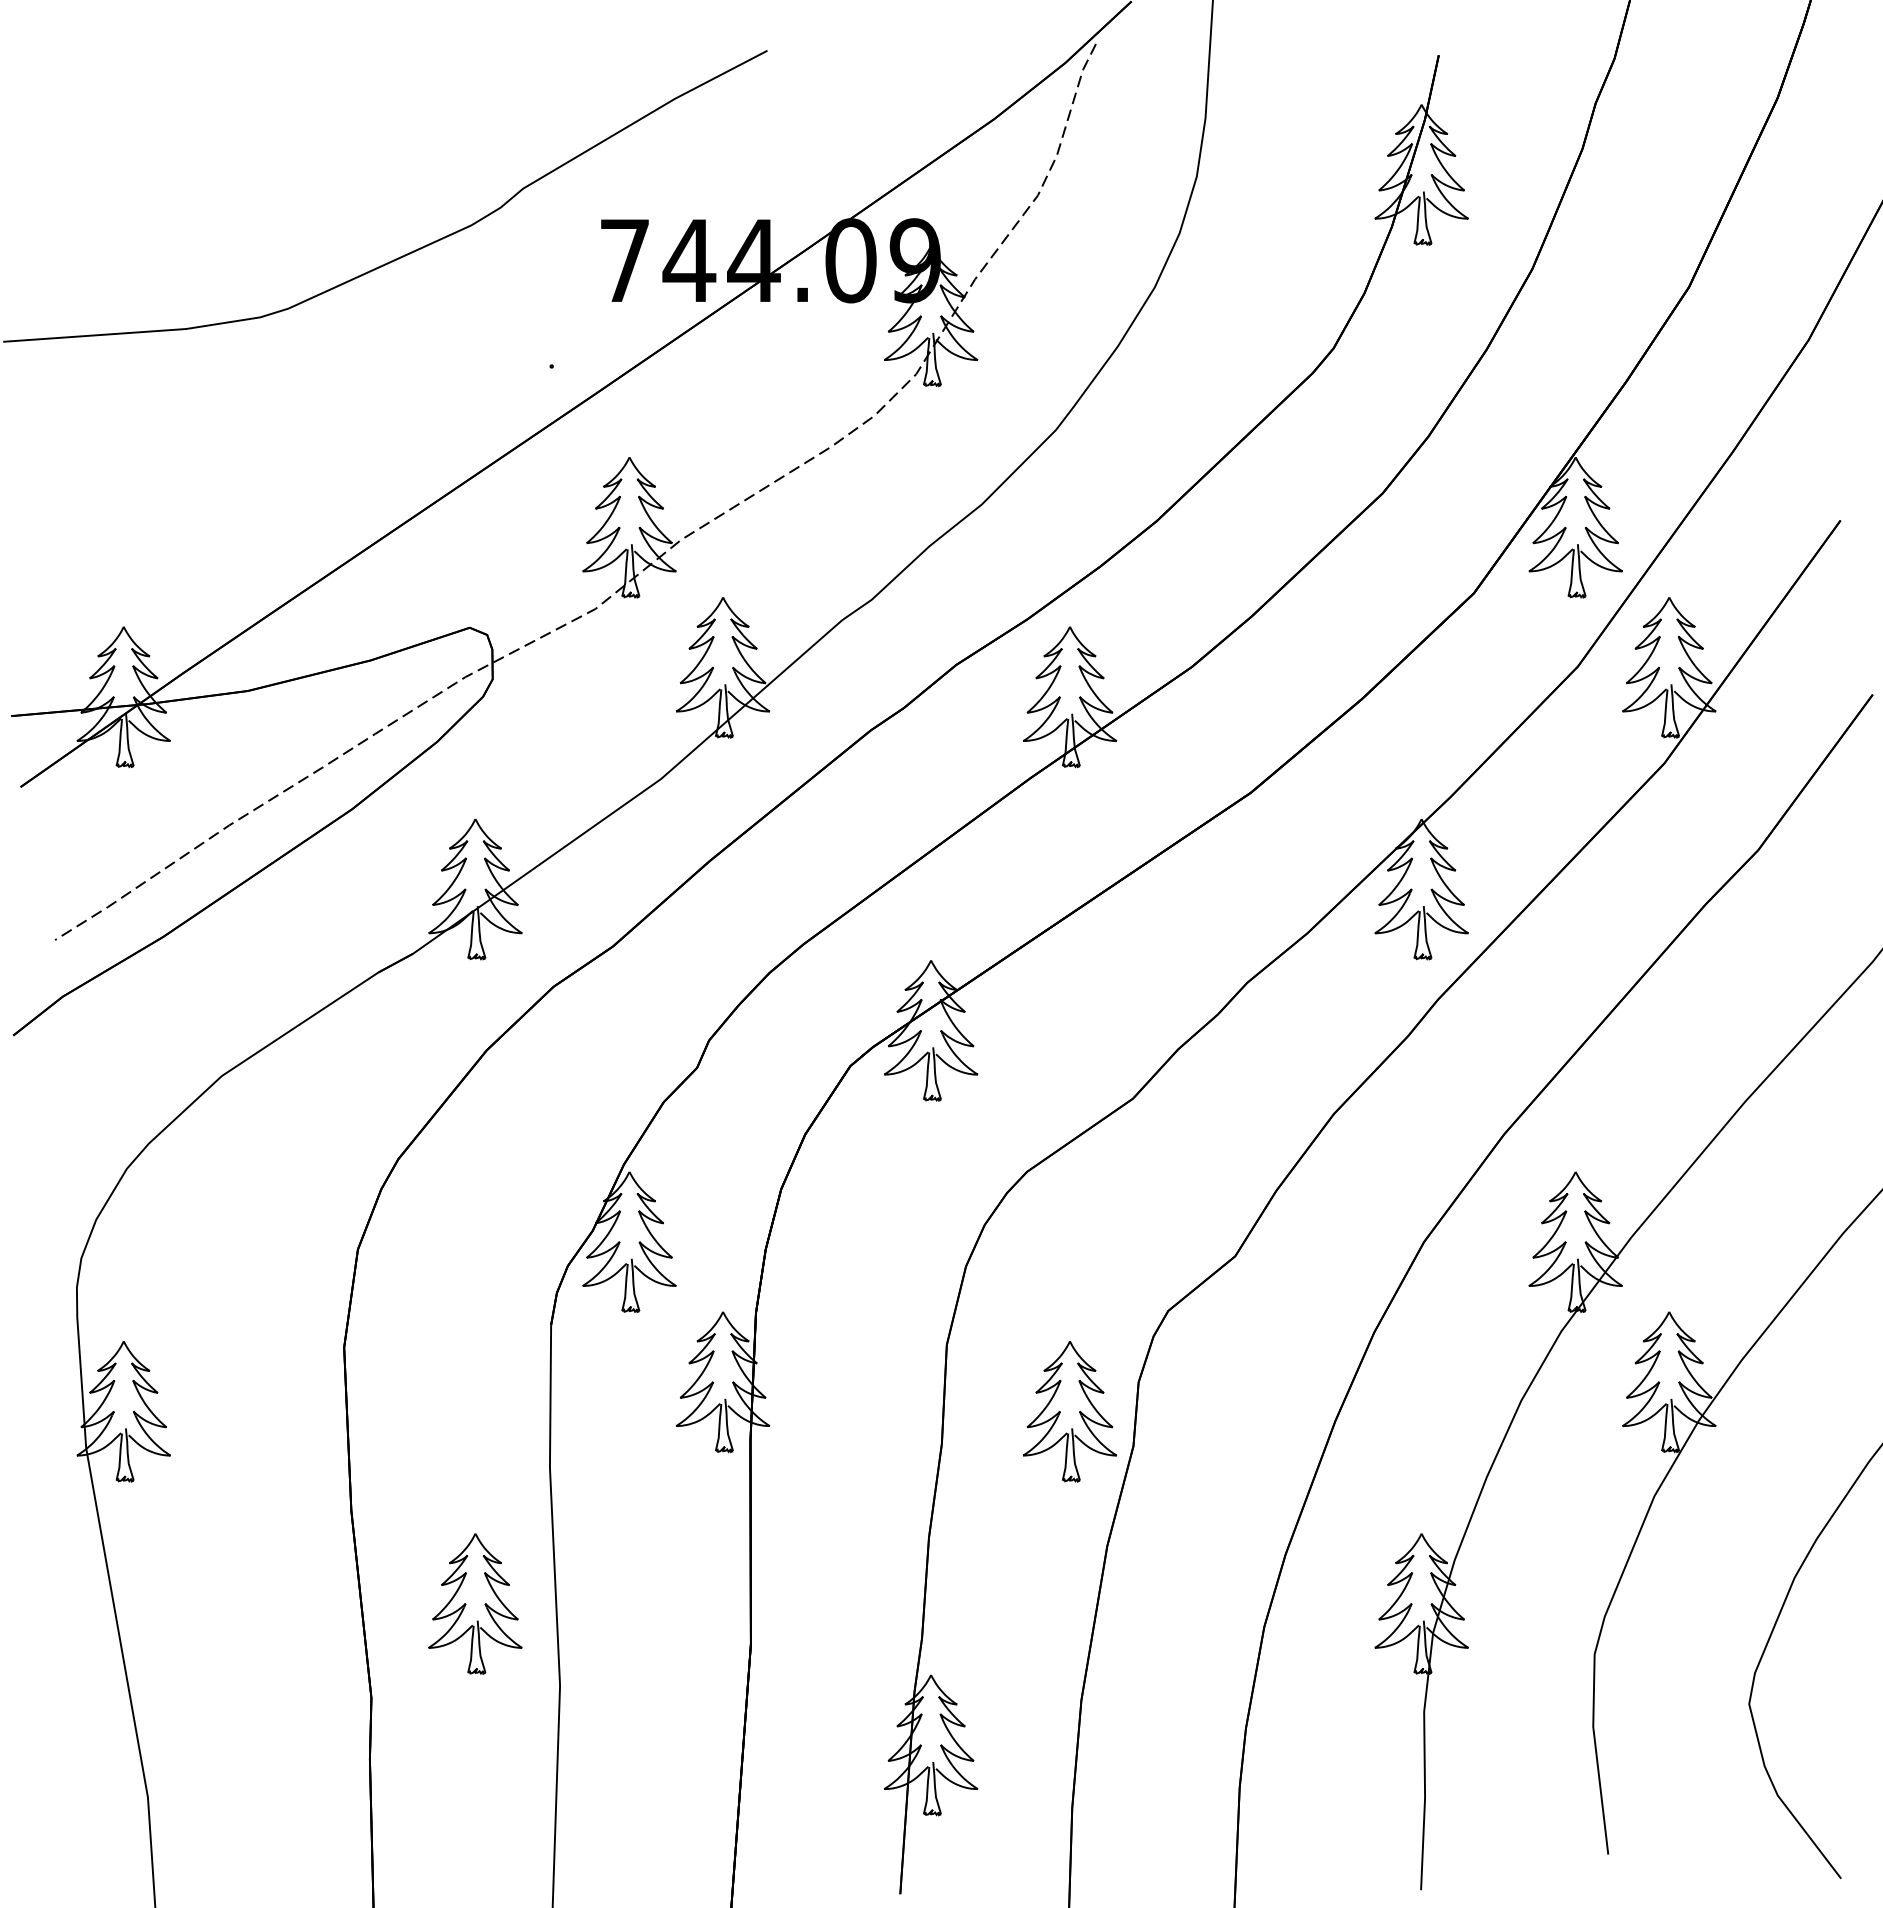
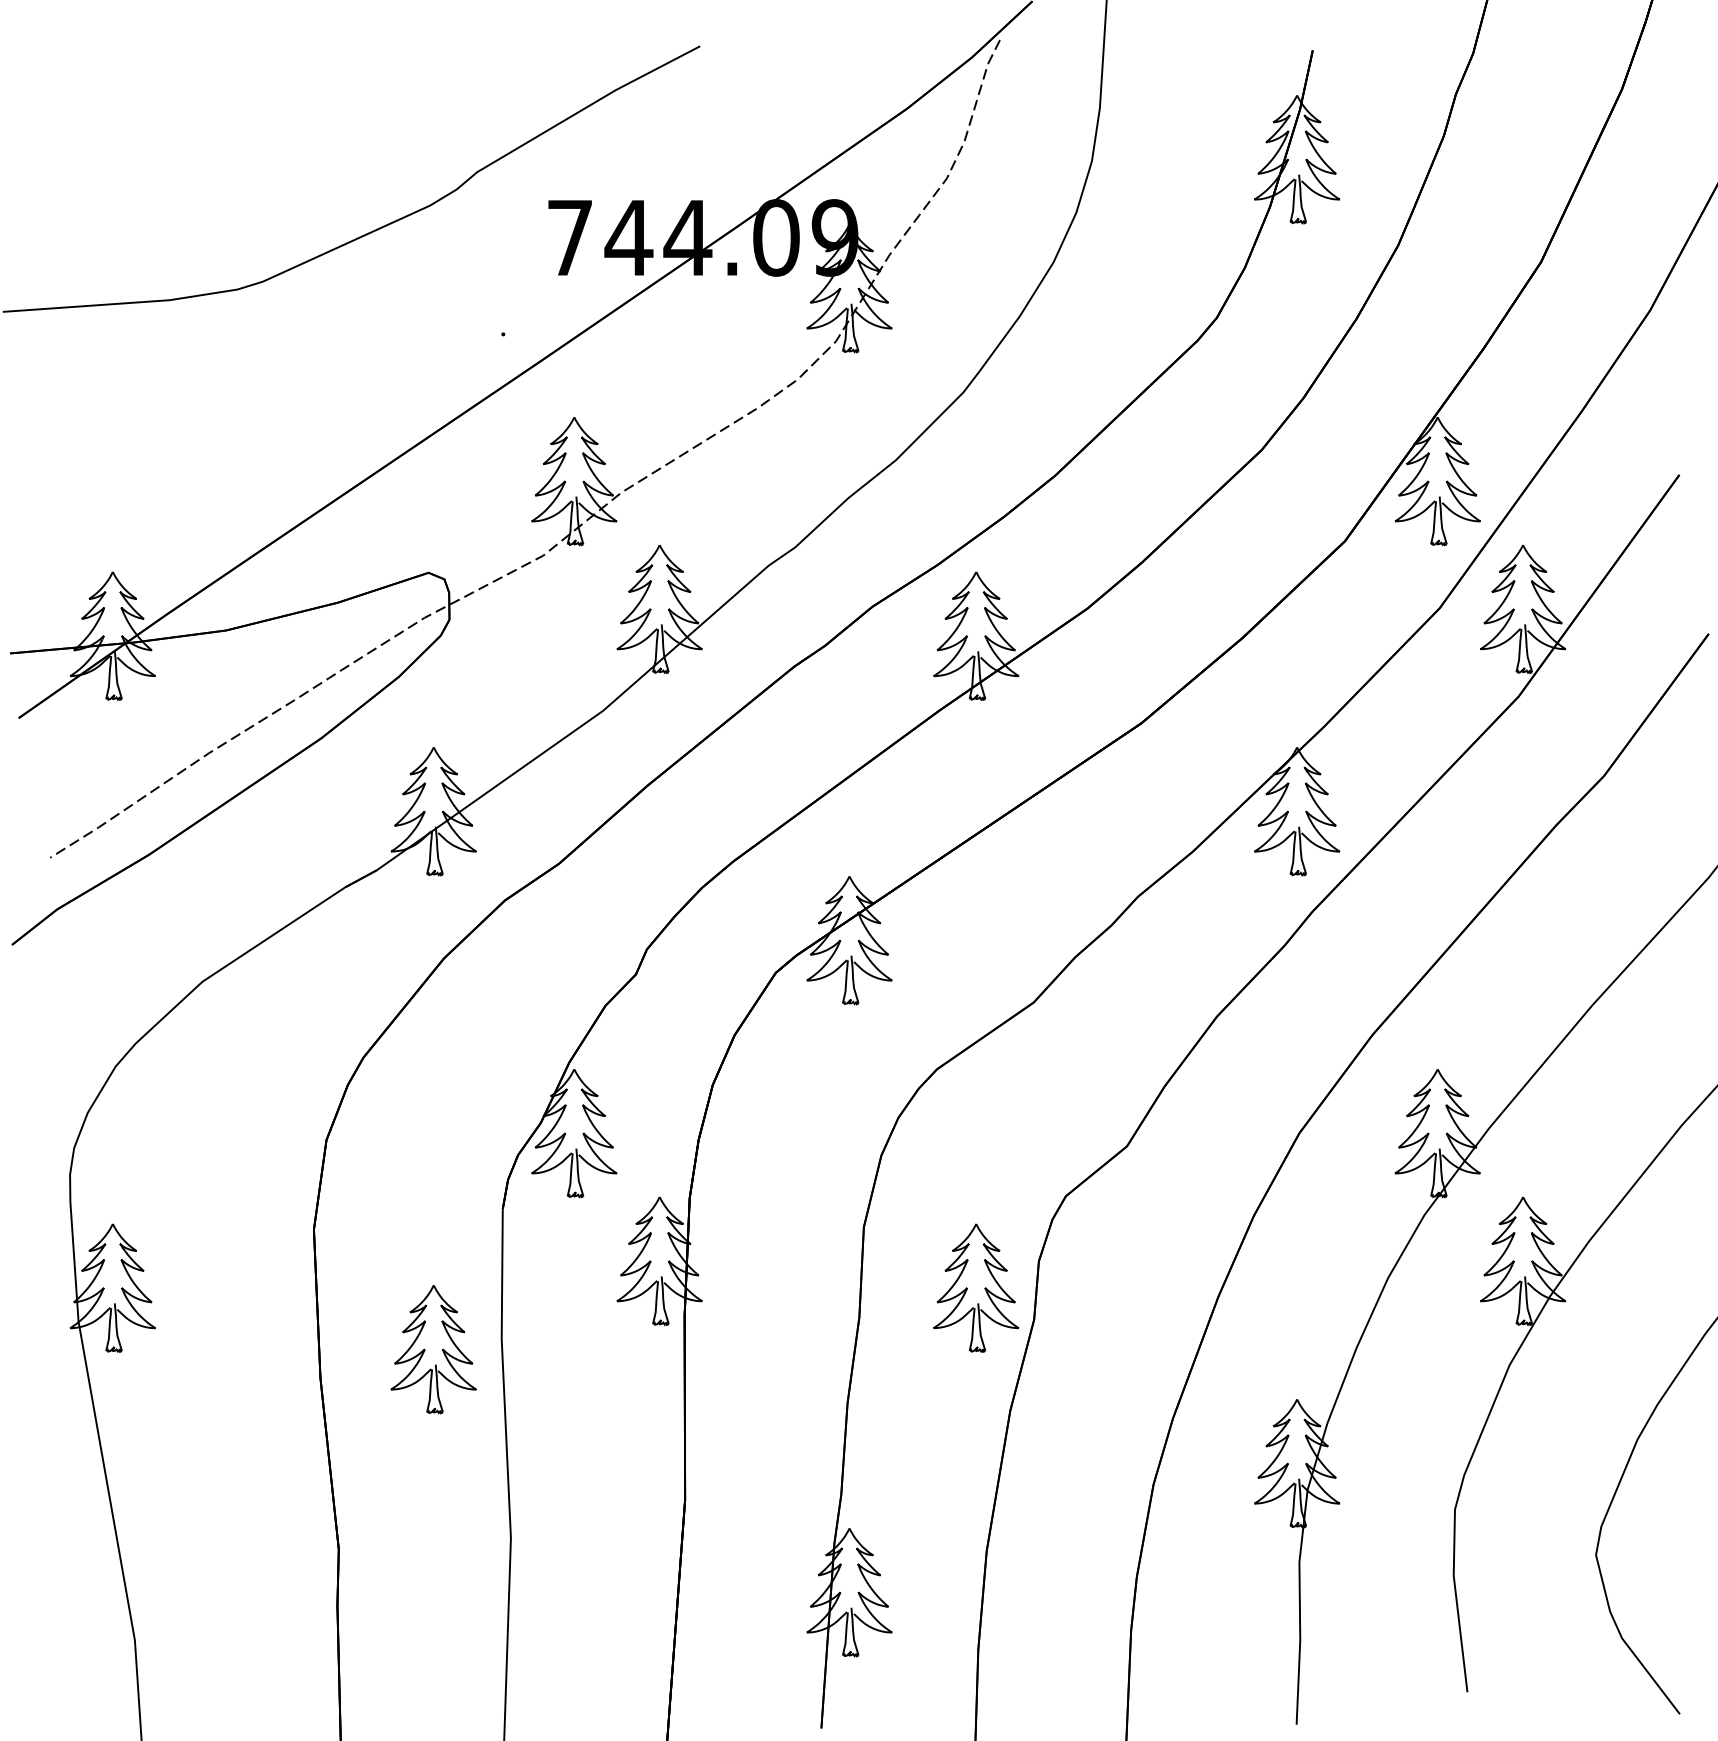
part: (475, 1603) -> (433, 1349), moved

